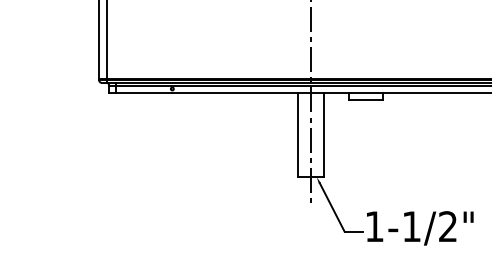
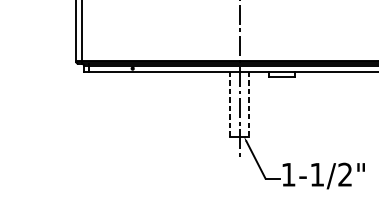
line: (298, 134) -> (229, 103), solid -> dashed
line: (323, 135) -> (249, 104), solid -> dashed

